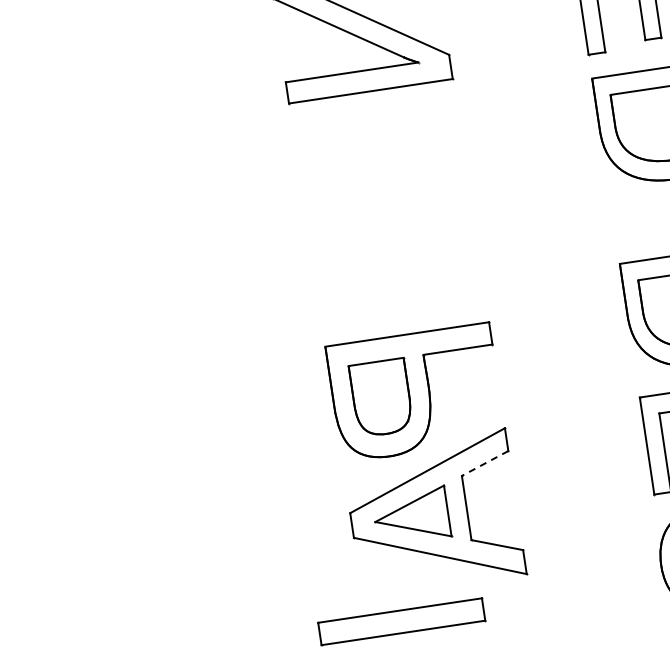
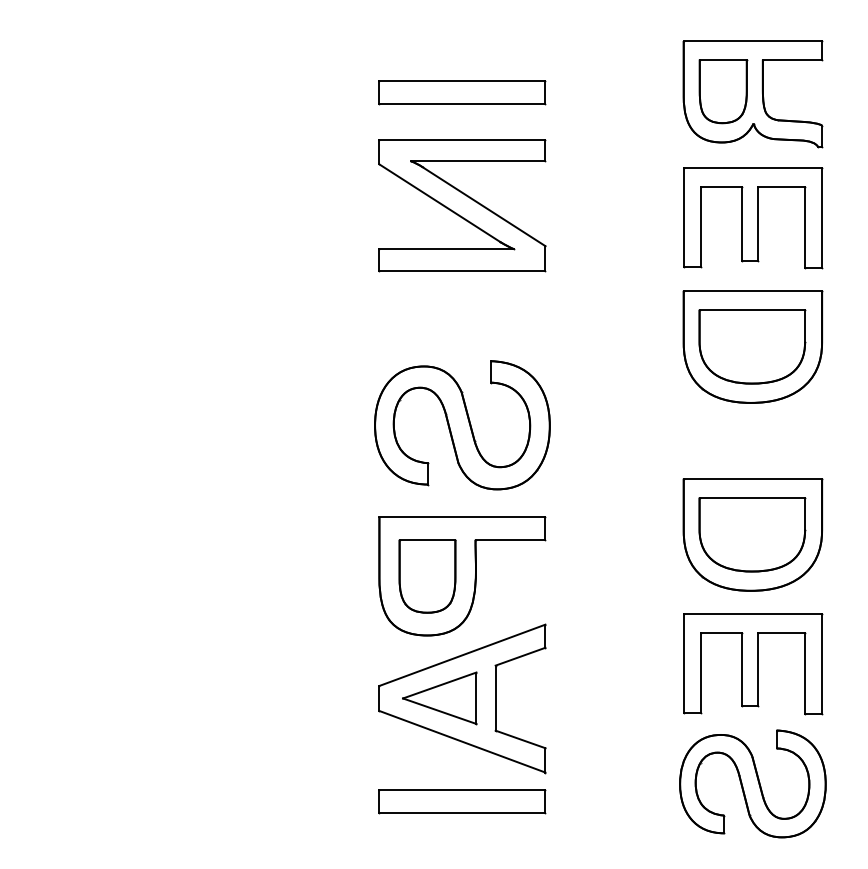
part: (393, 244) -> (462, 425), added
line: (485, 463) -> (520, 656), dashed -> solid
part: (401, 621) -> (462, 801), moved

